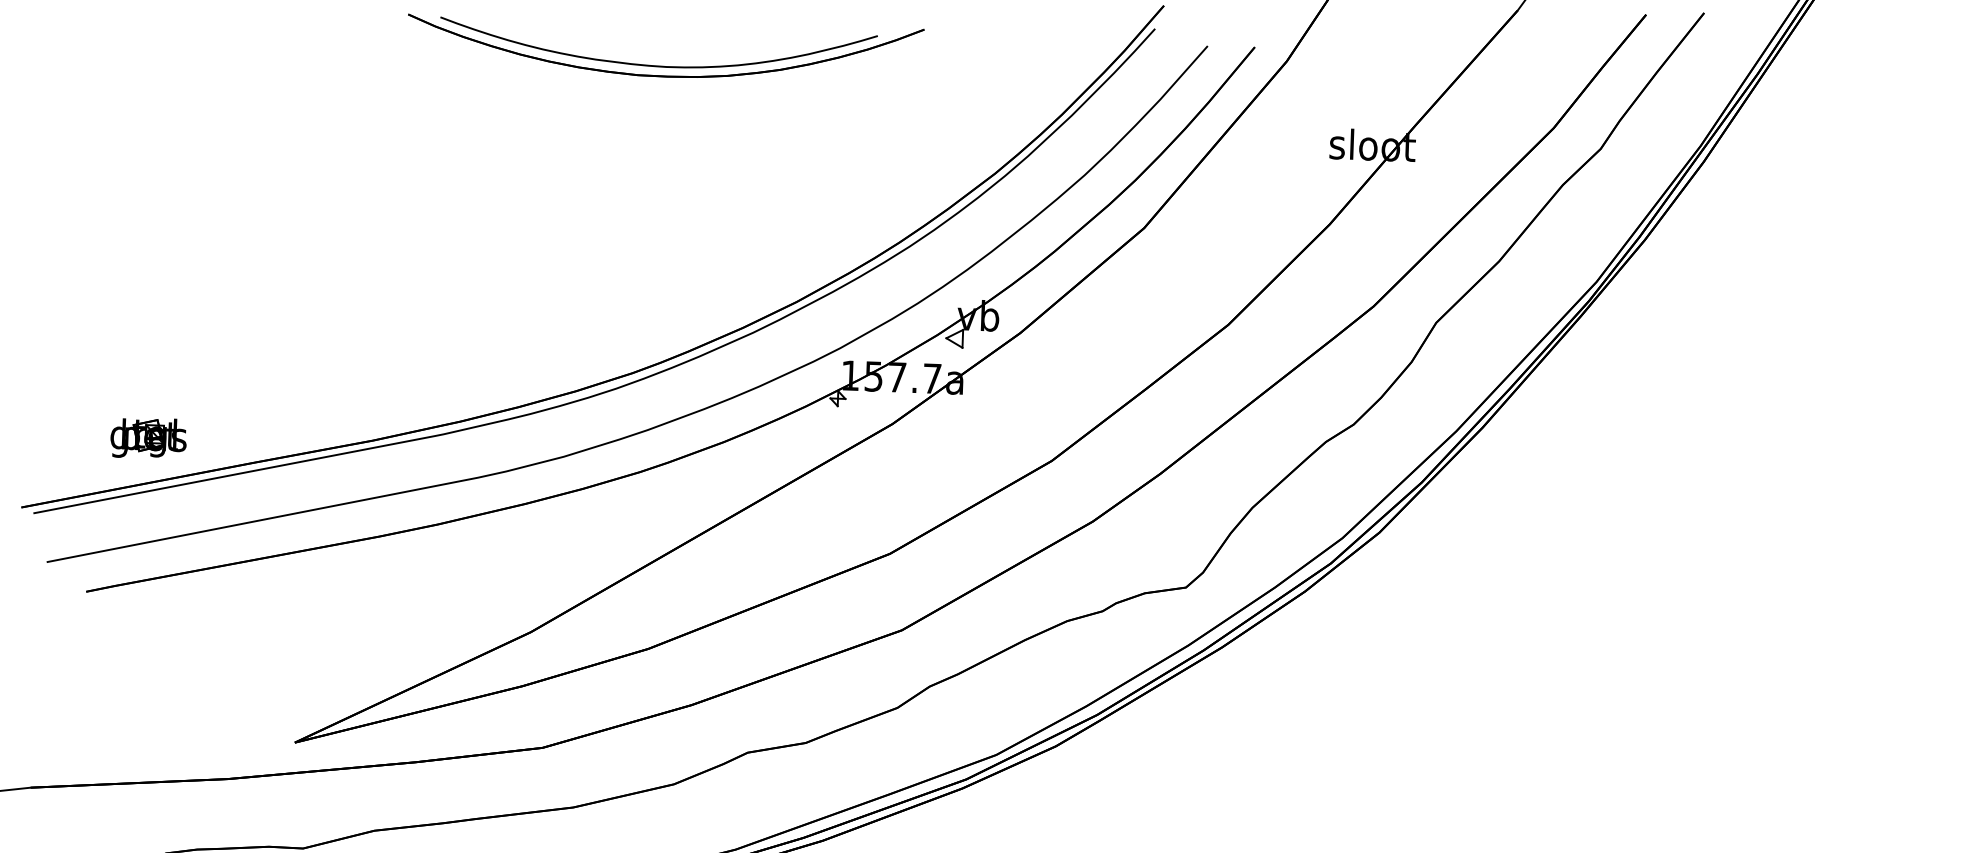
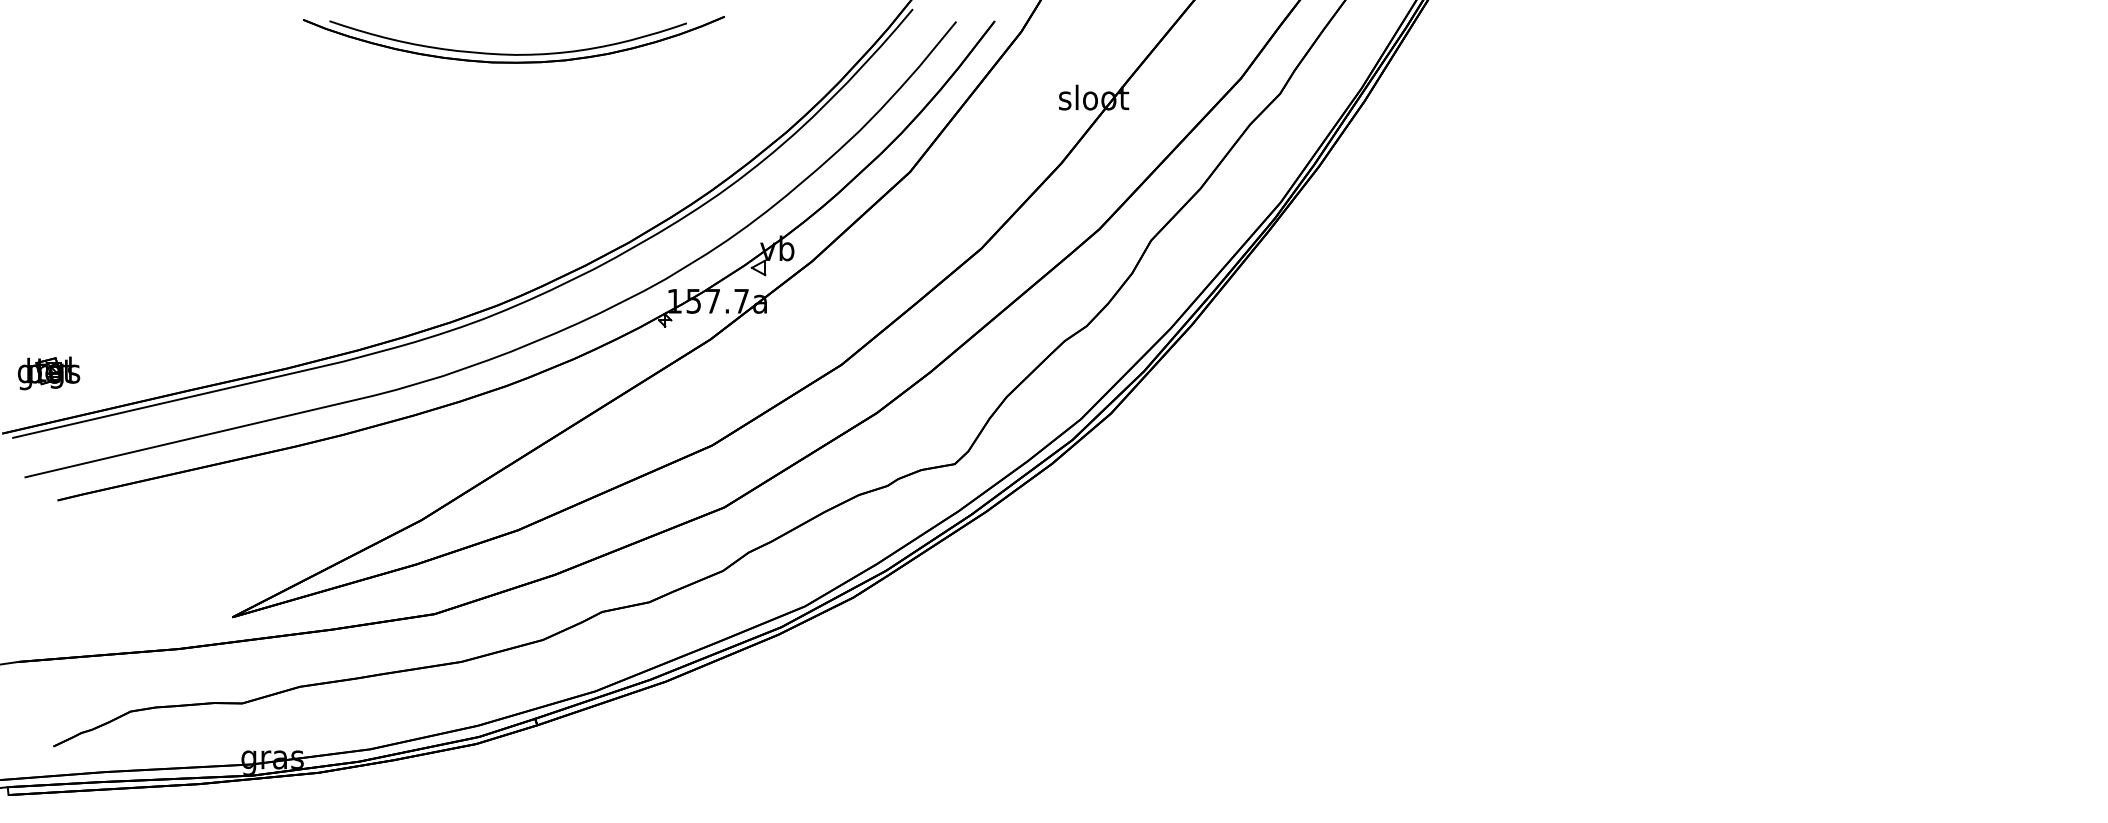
part: (148, 438) -> (48, 373), moved

